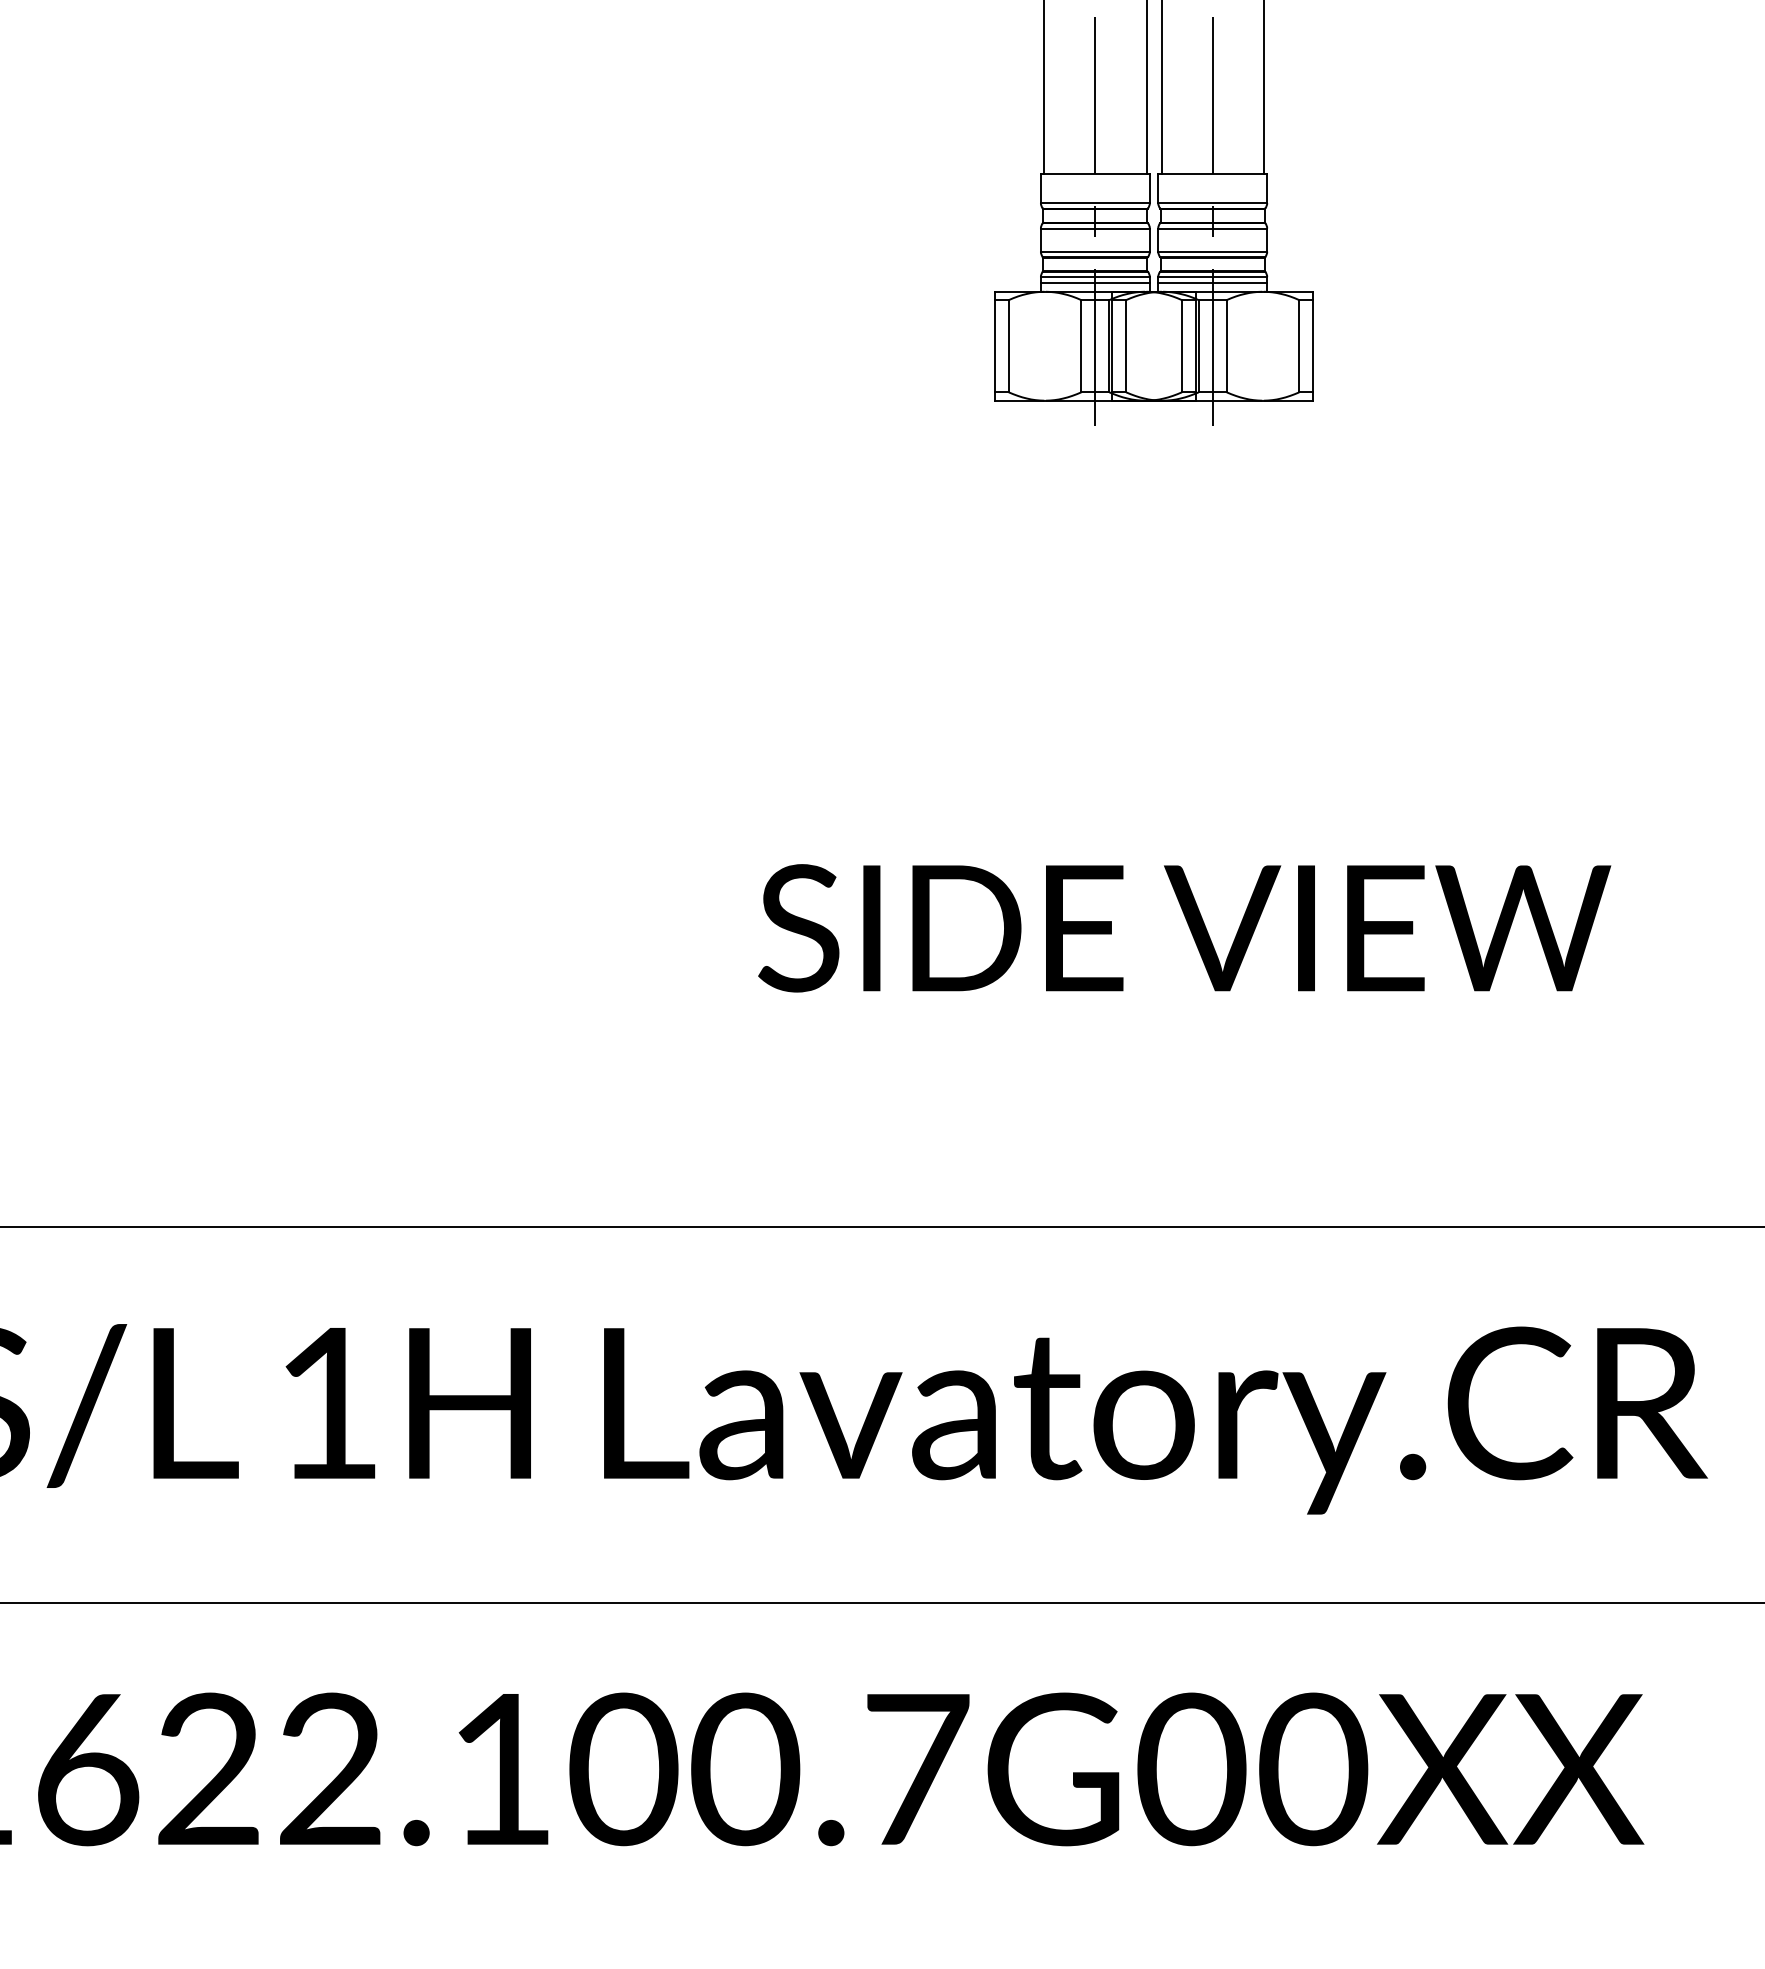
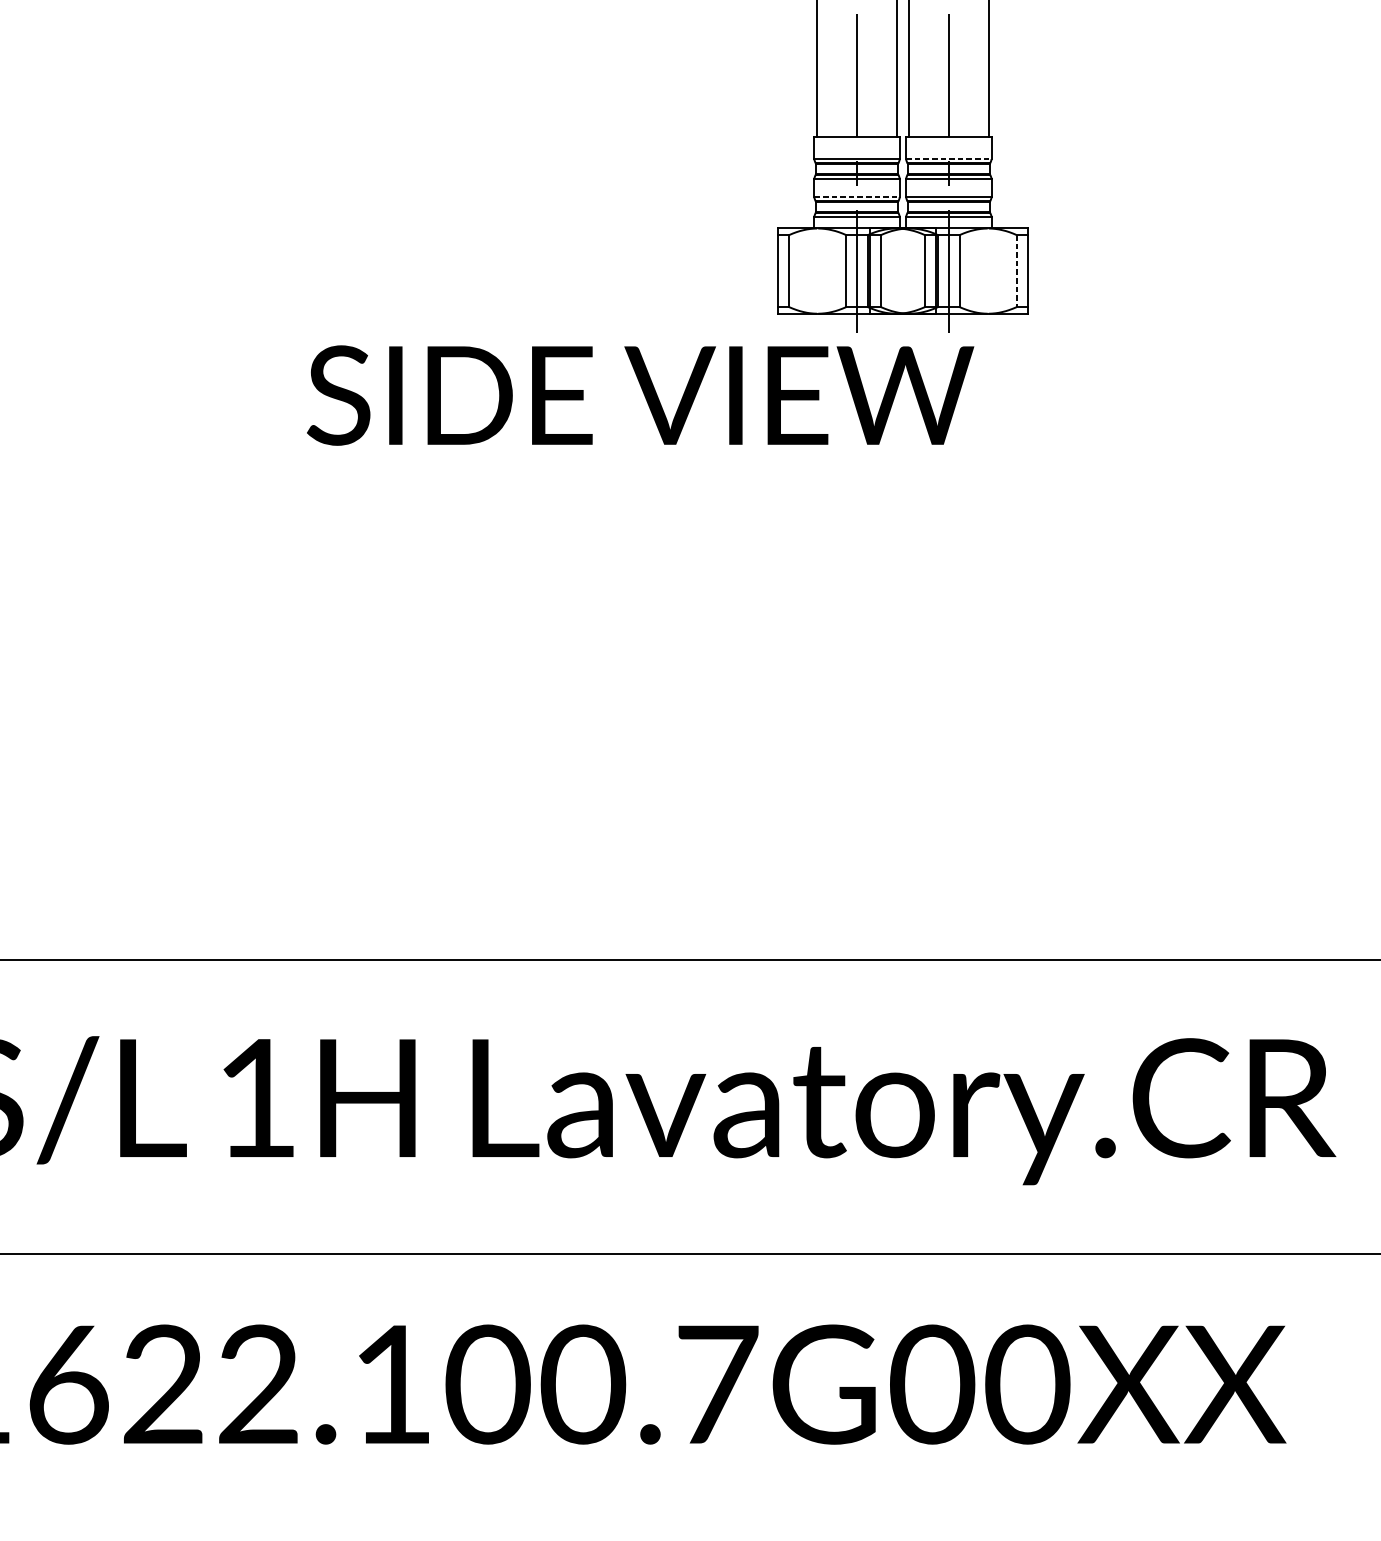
line: (1213, 203) -> (949, 159), solid -> dashed
line: (1095, 251) -> (857, 197), solid -> dashed
line: (1094, 283) -> (856, 222), removed
line: (1212, 283) -> (948, 222), removed
line: (1299, 346) -> (1016, 271), solid -> dashed
text: (1184, 928) -> (640, 395), moved

